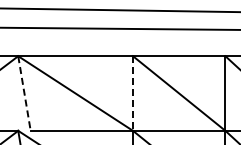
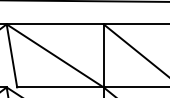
line: (24, 93) -> (11, 55), dashed -> solid
line: (133, 94) -> (104, 56), dashed -> solid

